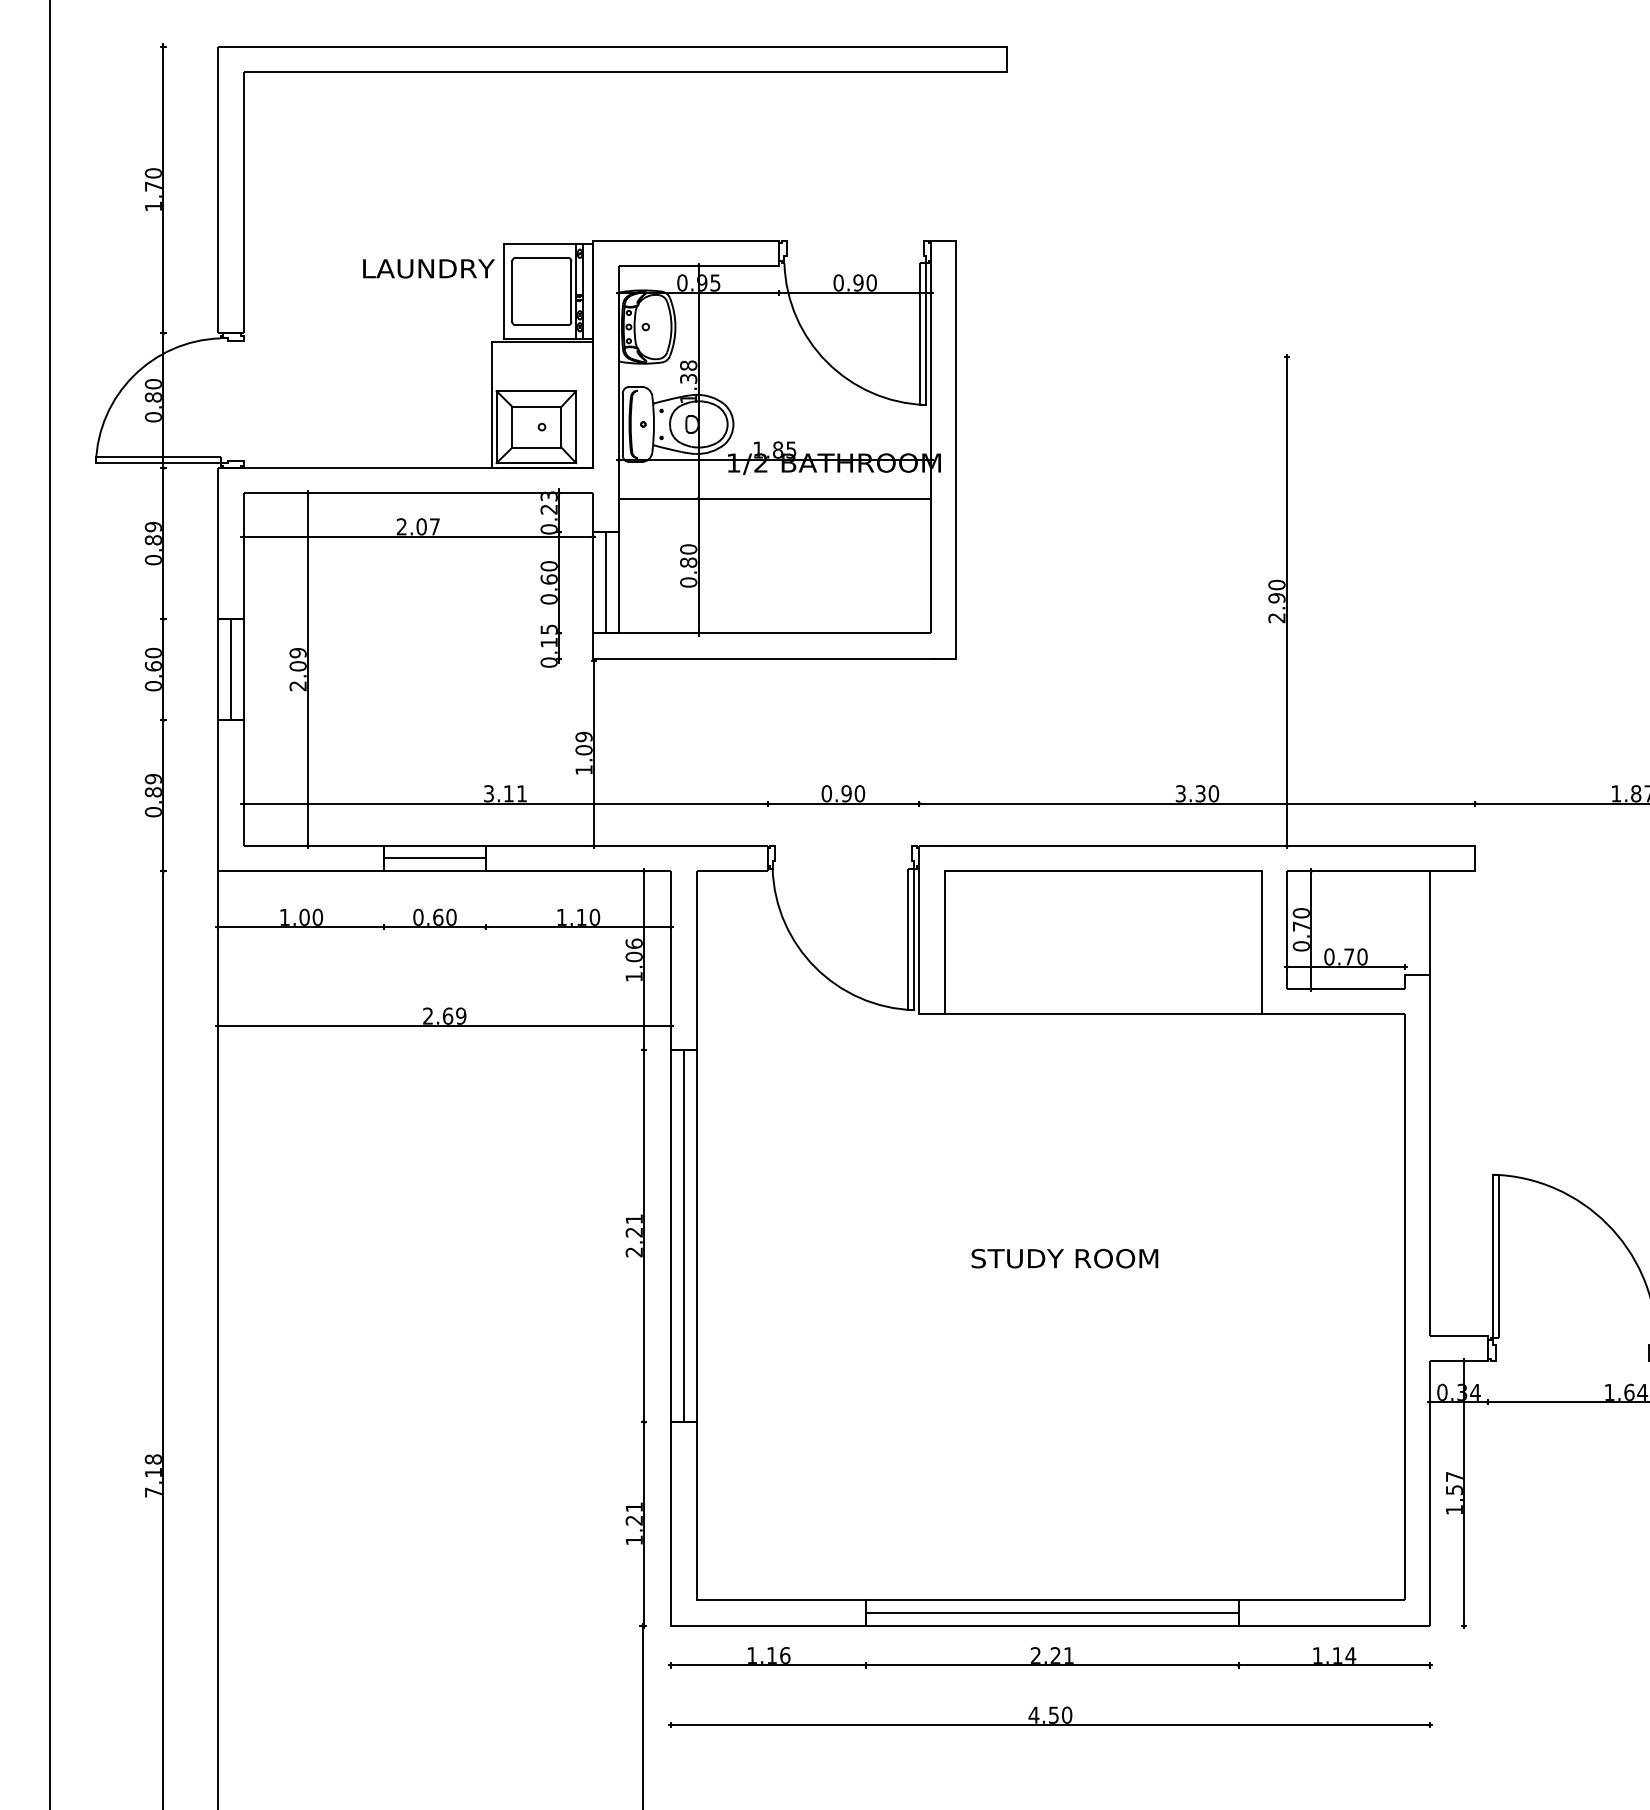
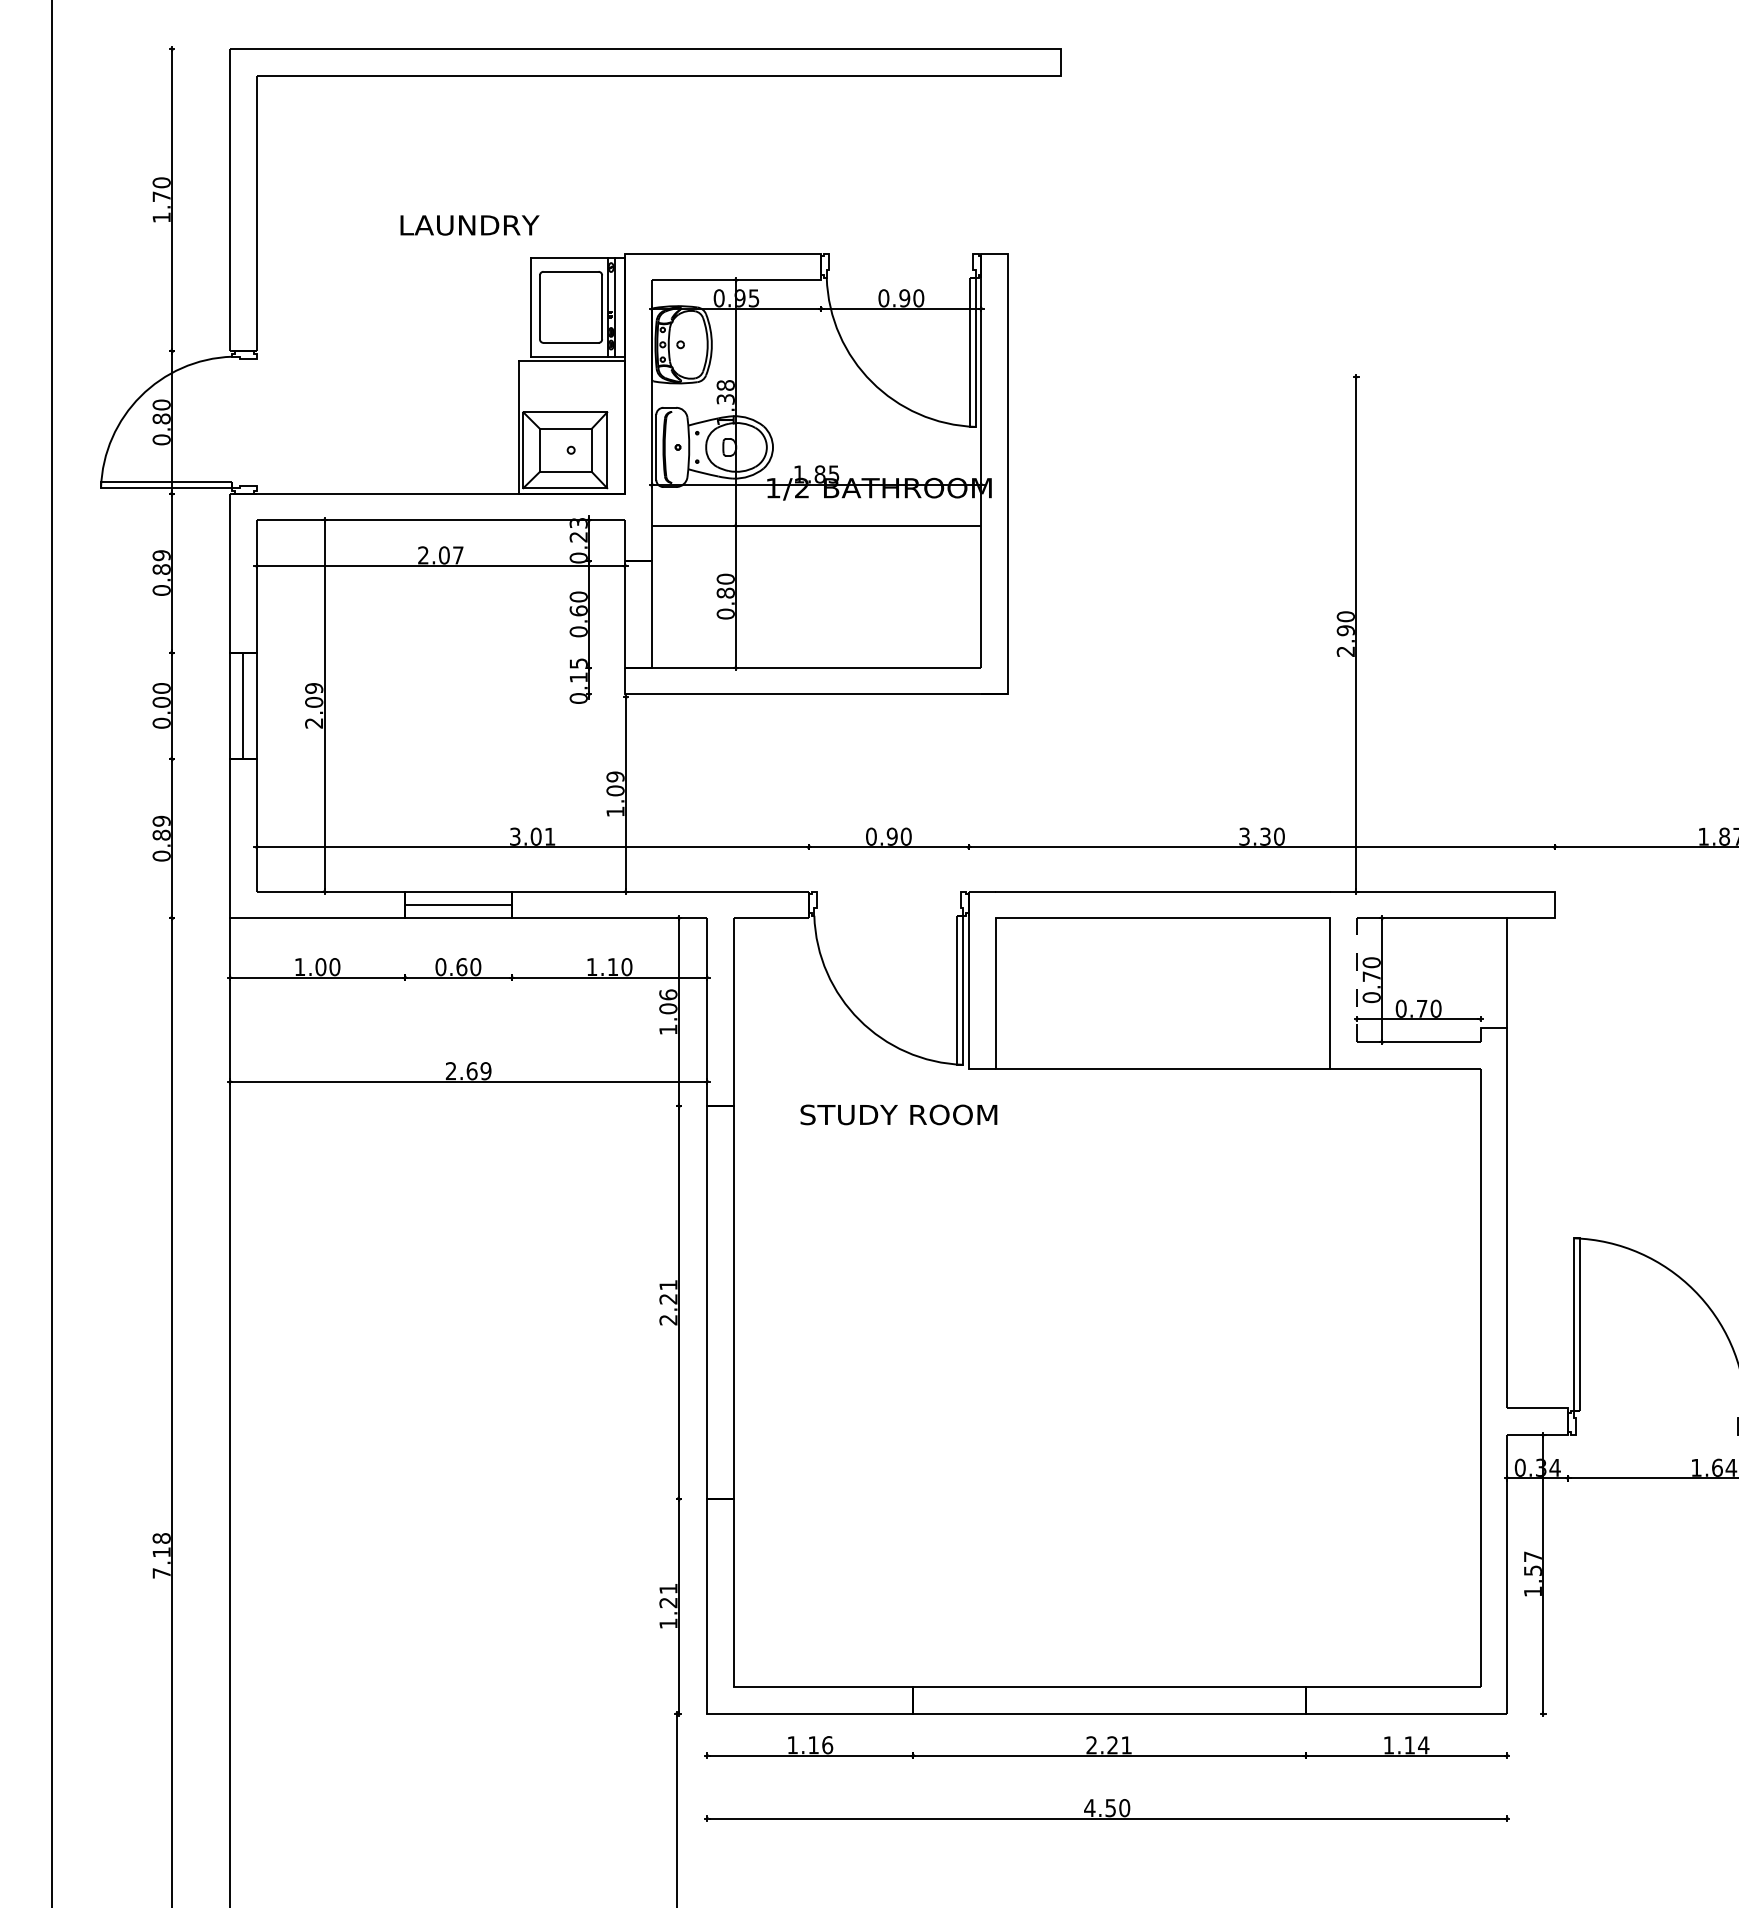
text: (428, 268) -> (469, 225), moved
line: (605, 582) -> (638, 614), removed
text: (152, 666) -> (160, 702), 0.60 -> 0.00
text: (508, 793) -> (535, 836), 3.11 -> 3.01
line: (1287, 929) -> (1357, 979), solid -> dashed
line: (683, 1235) -> (720, 1302), removed
text: (1064, 1258) -> (898, 1114), moved
line: (1052, 1613) -> (1109, 1700), removed

